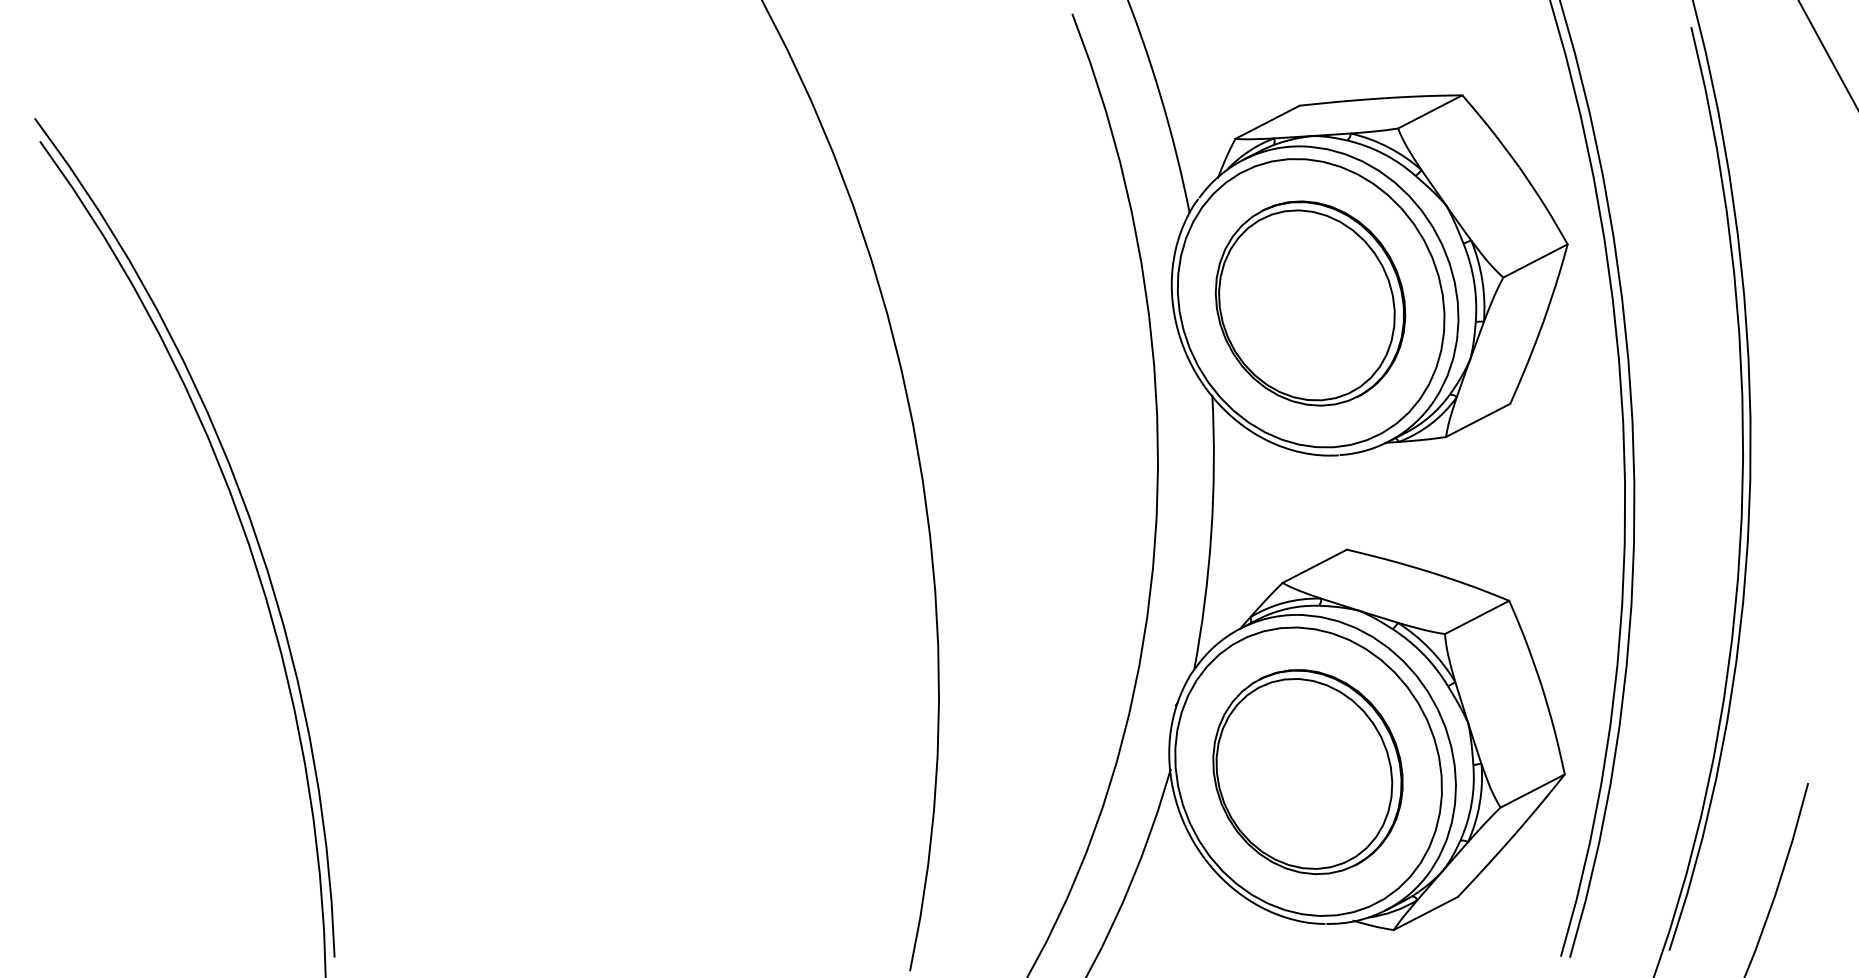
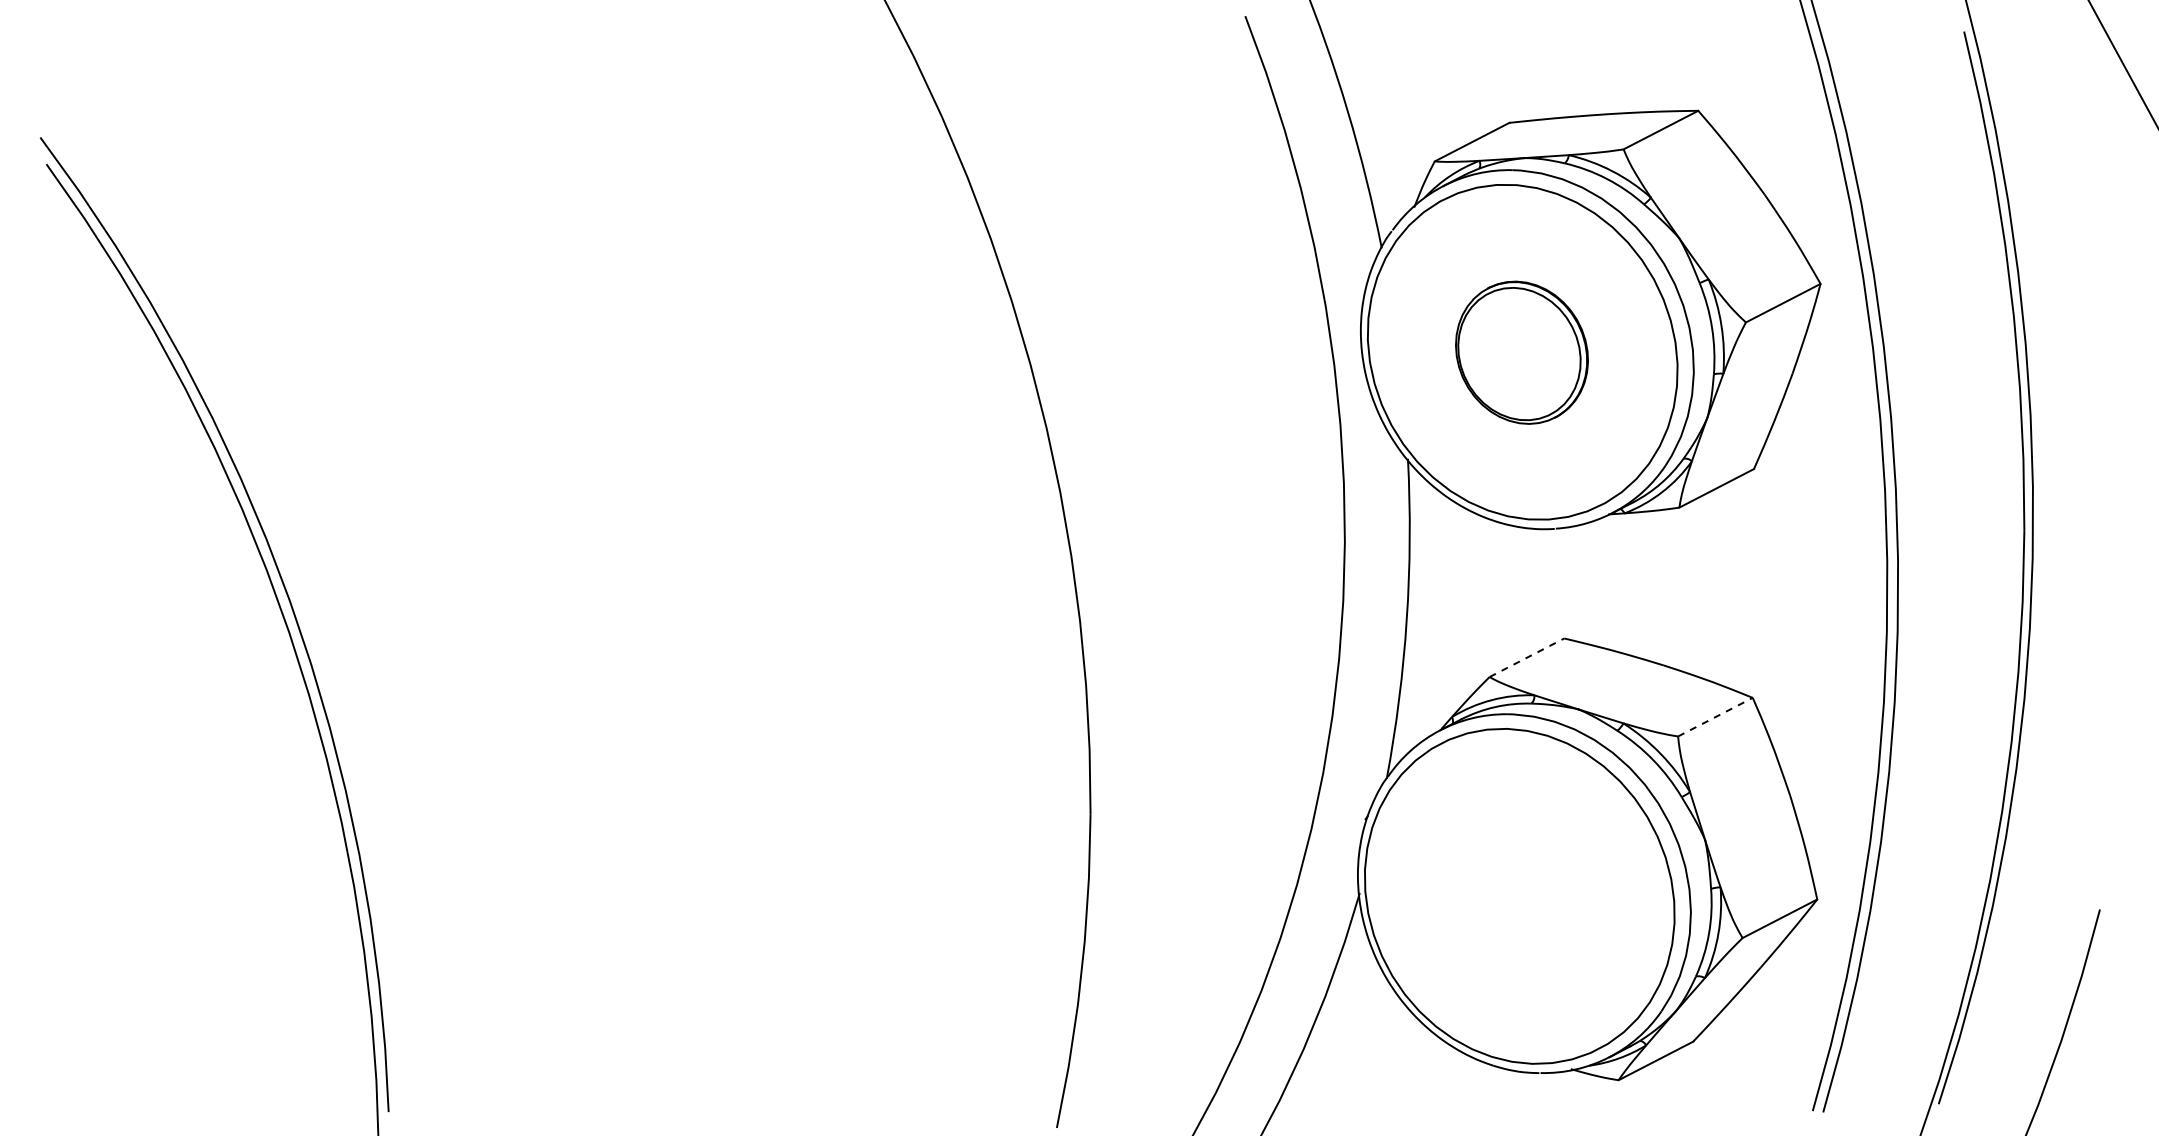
part: (1310, 303) -> (1521, 352), size x0.6
line: (1315, 566) -> (1527, 657), solid -> dashed
line: (1477, 616) -> (1715, 716), solid -> dashed
part: (1307, 771) -> (1518, 896), removed

